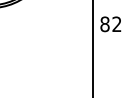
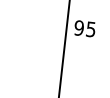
text: (110, 24) -> (84, 28), 82 -> 95

